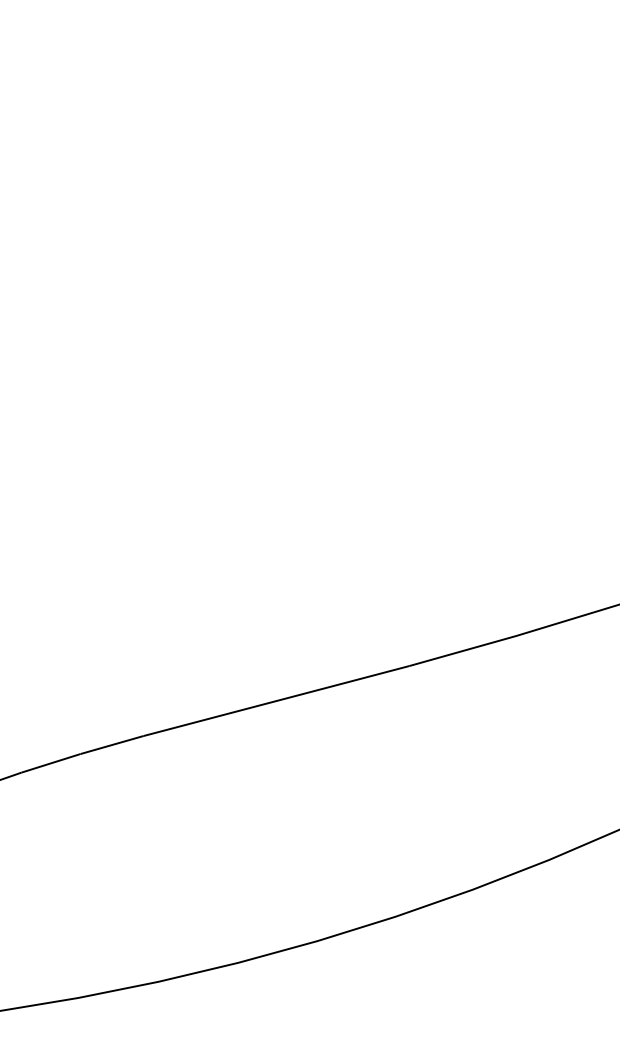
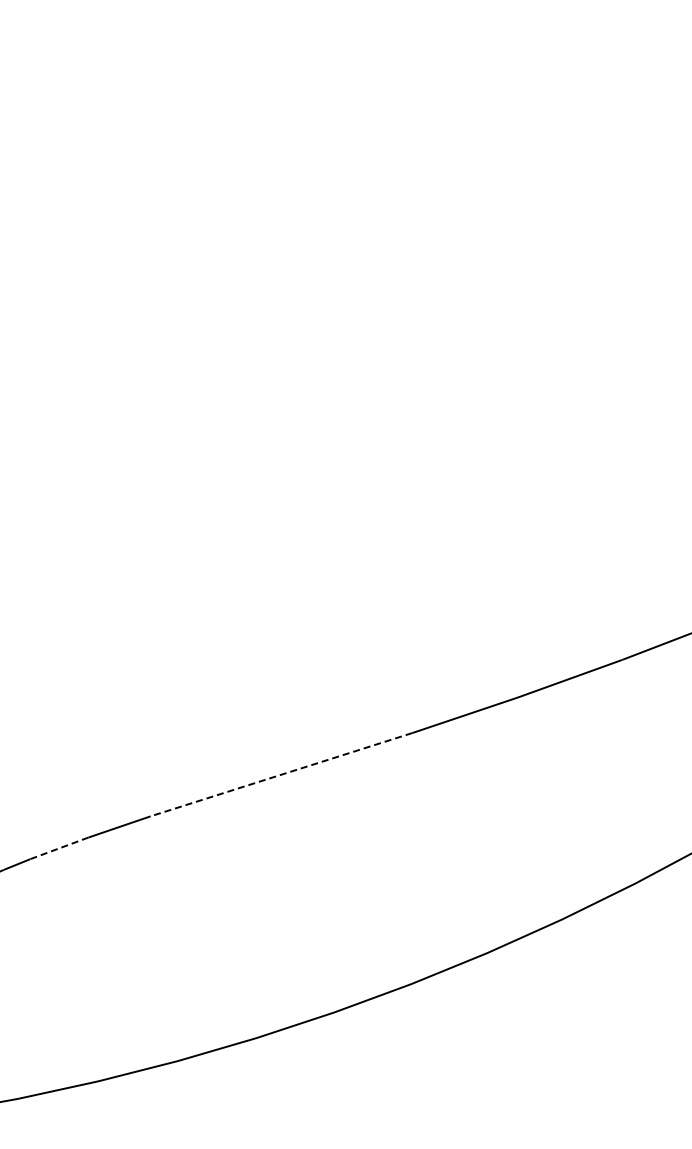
line: (276, 700) -> (281, 774), solid -> dashed
line: (50, 763) -> (58, 848), solid -> dashed

